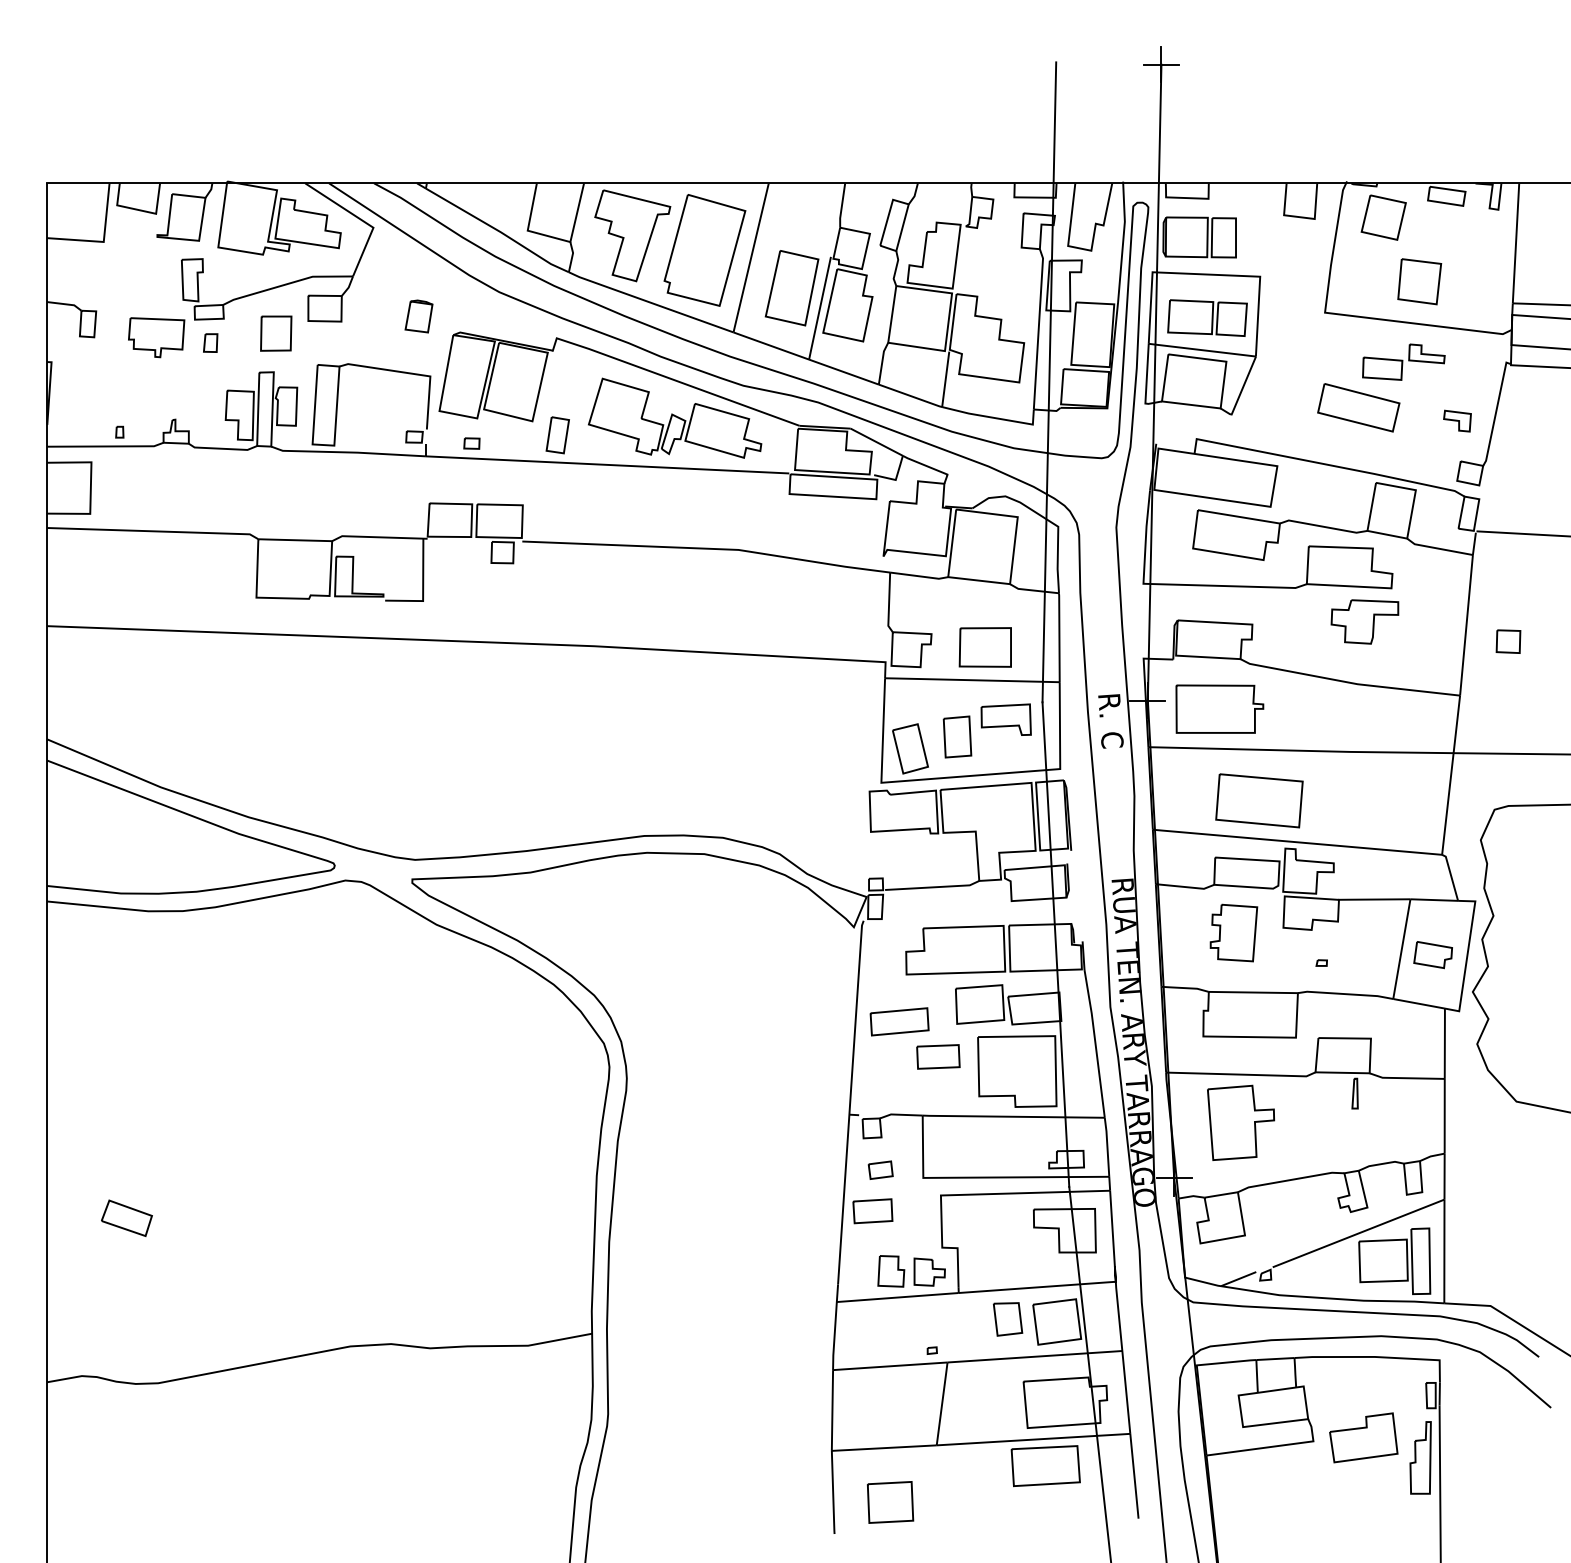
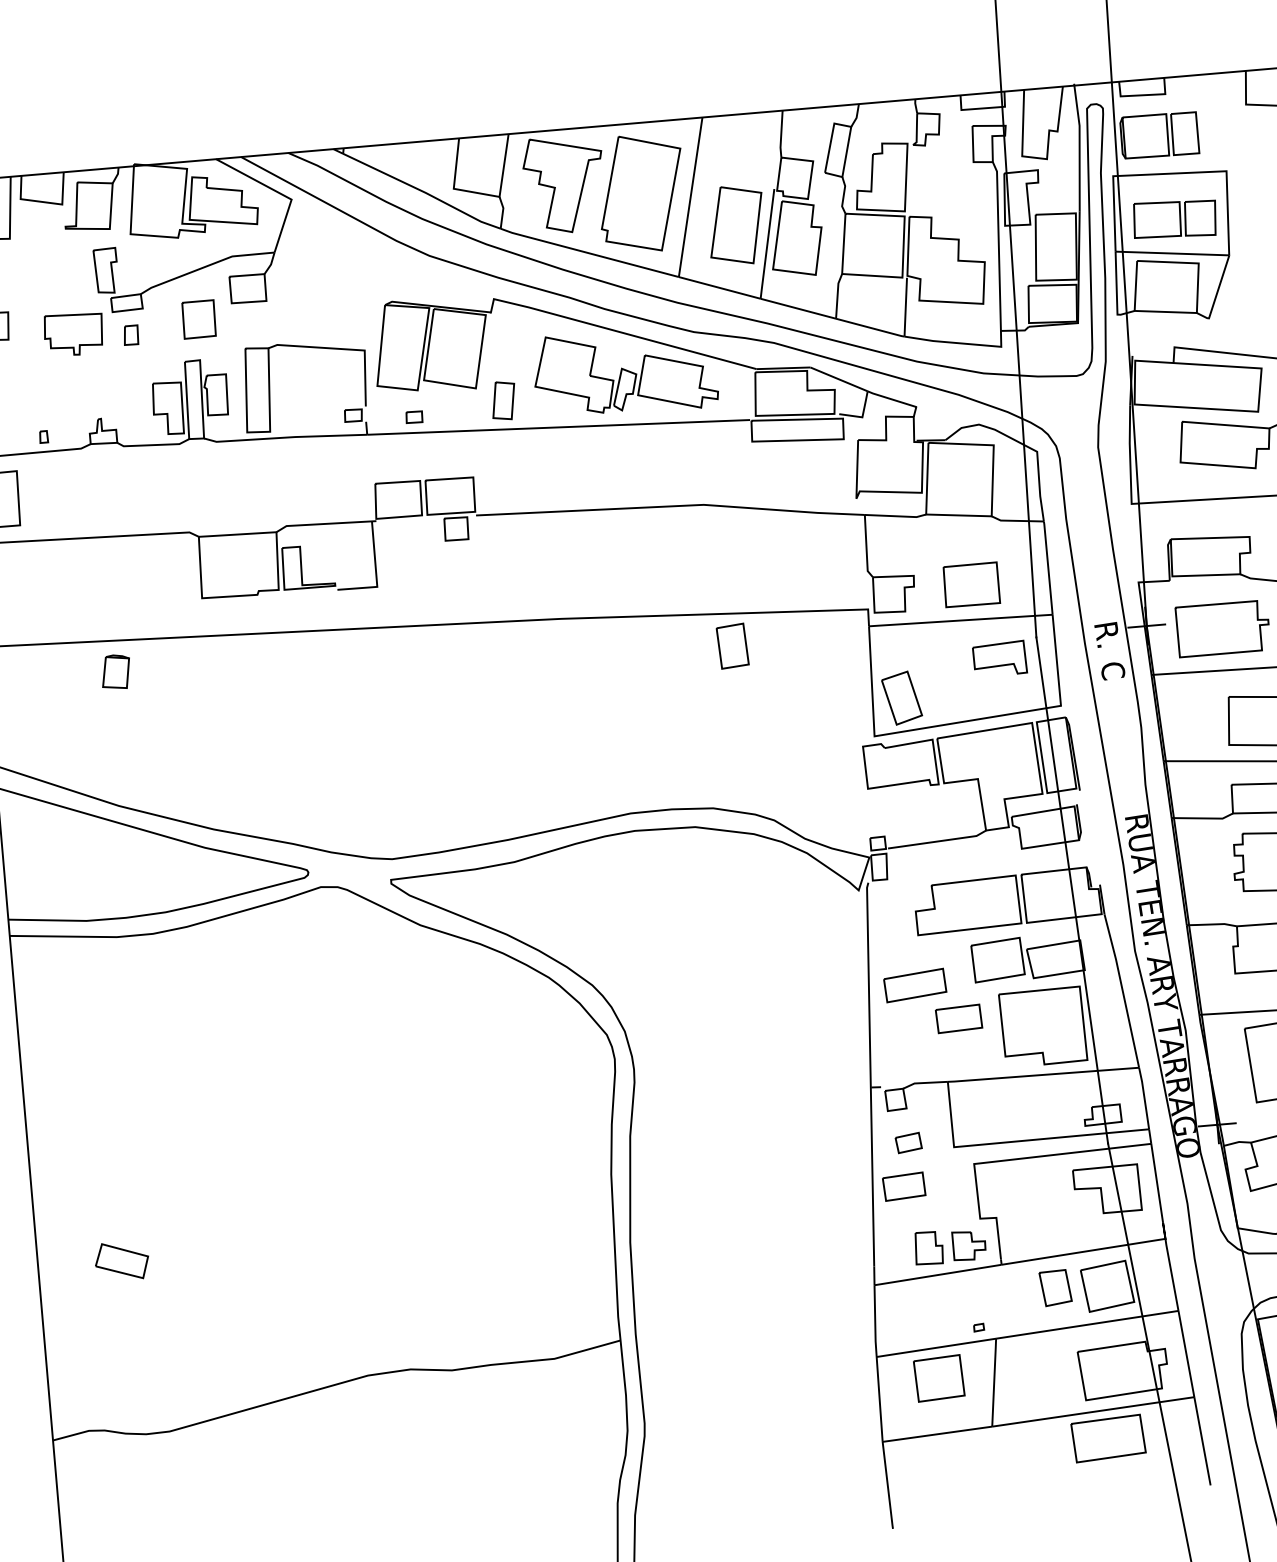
part: (418, 316) -> (115, 672), moved
part: (957, 736) -> (732, 645), moved
part: (890, 1502) -> (939, 1378), moved

